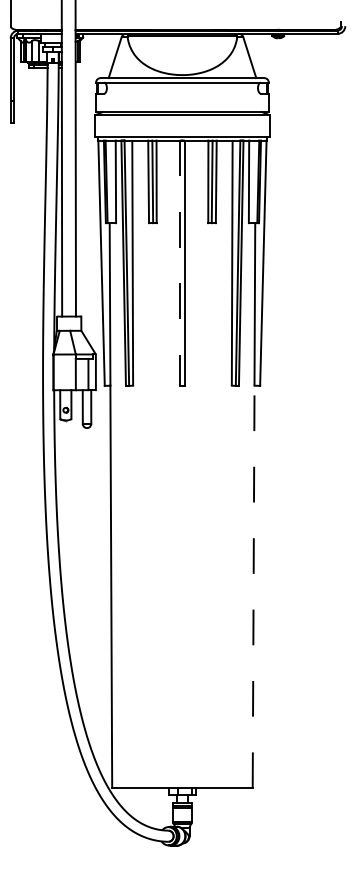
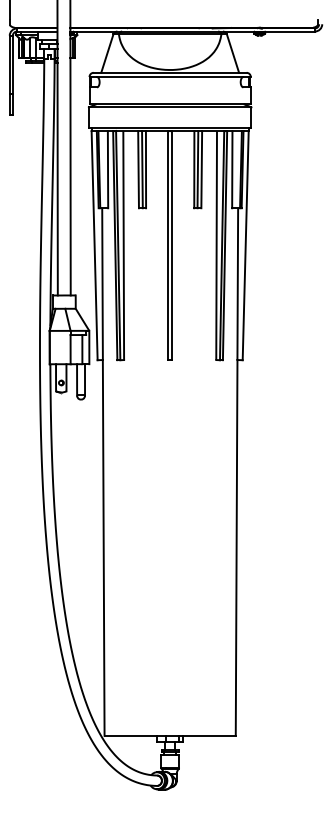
line: (180, 263) -> (168, 245), dashed -> solid
line: (253, 586) -> (236, 547), dashed -> solid

